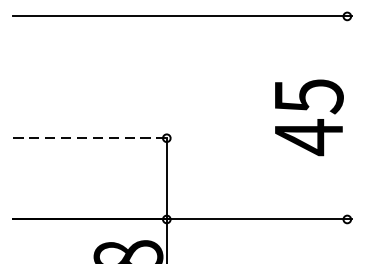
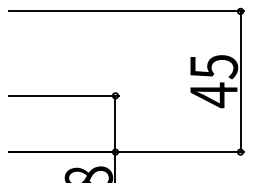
line: (347, 117) -> (240, 81), added
line: (91, 137) -> (63, 95), dashed -> solid

